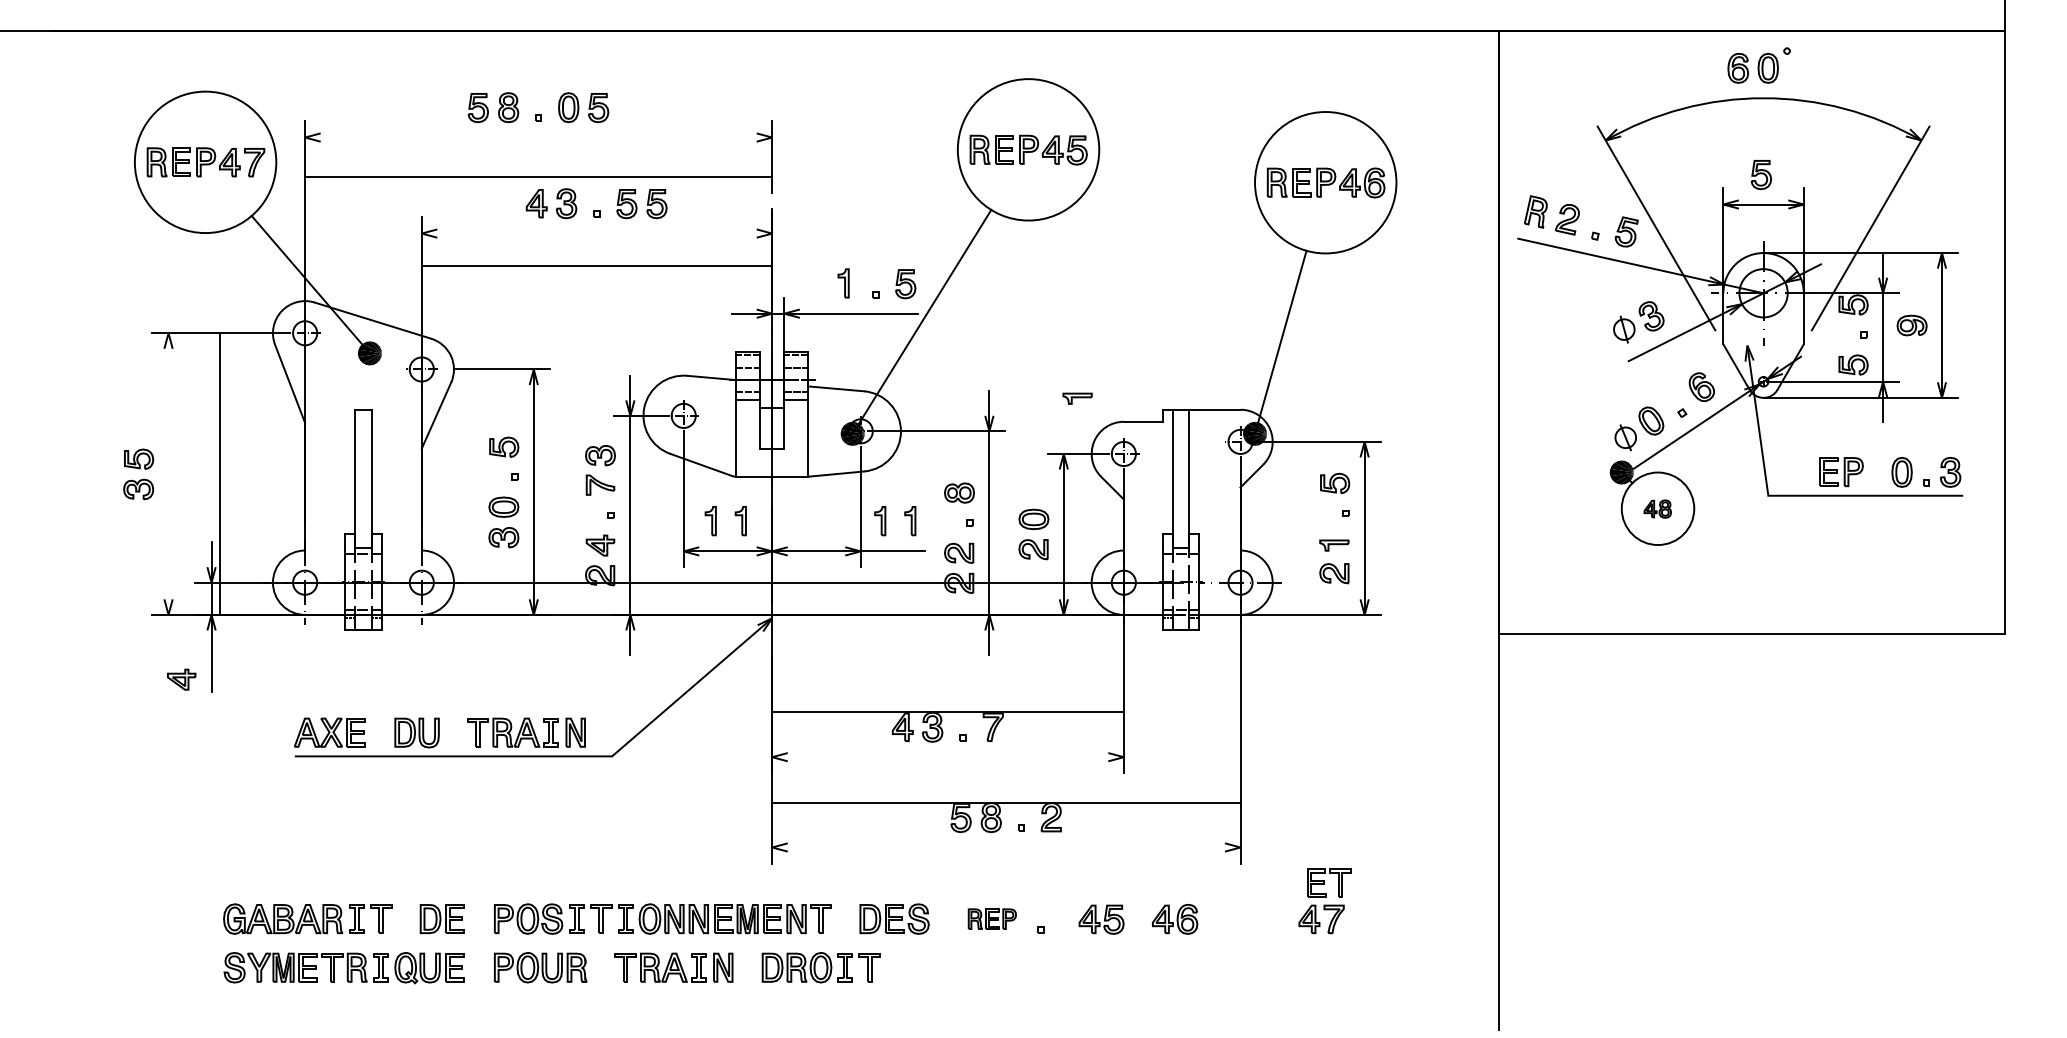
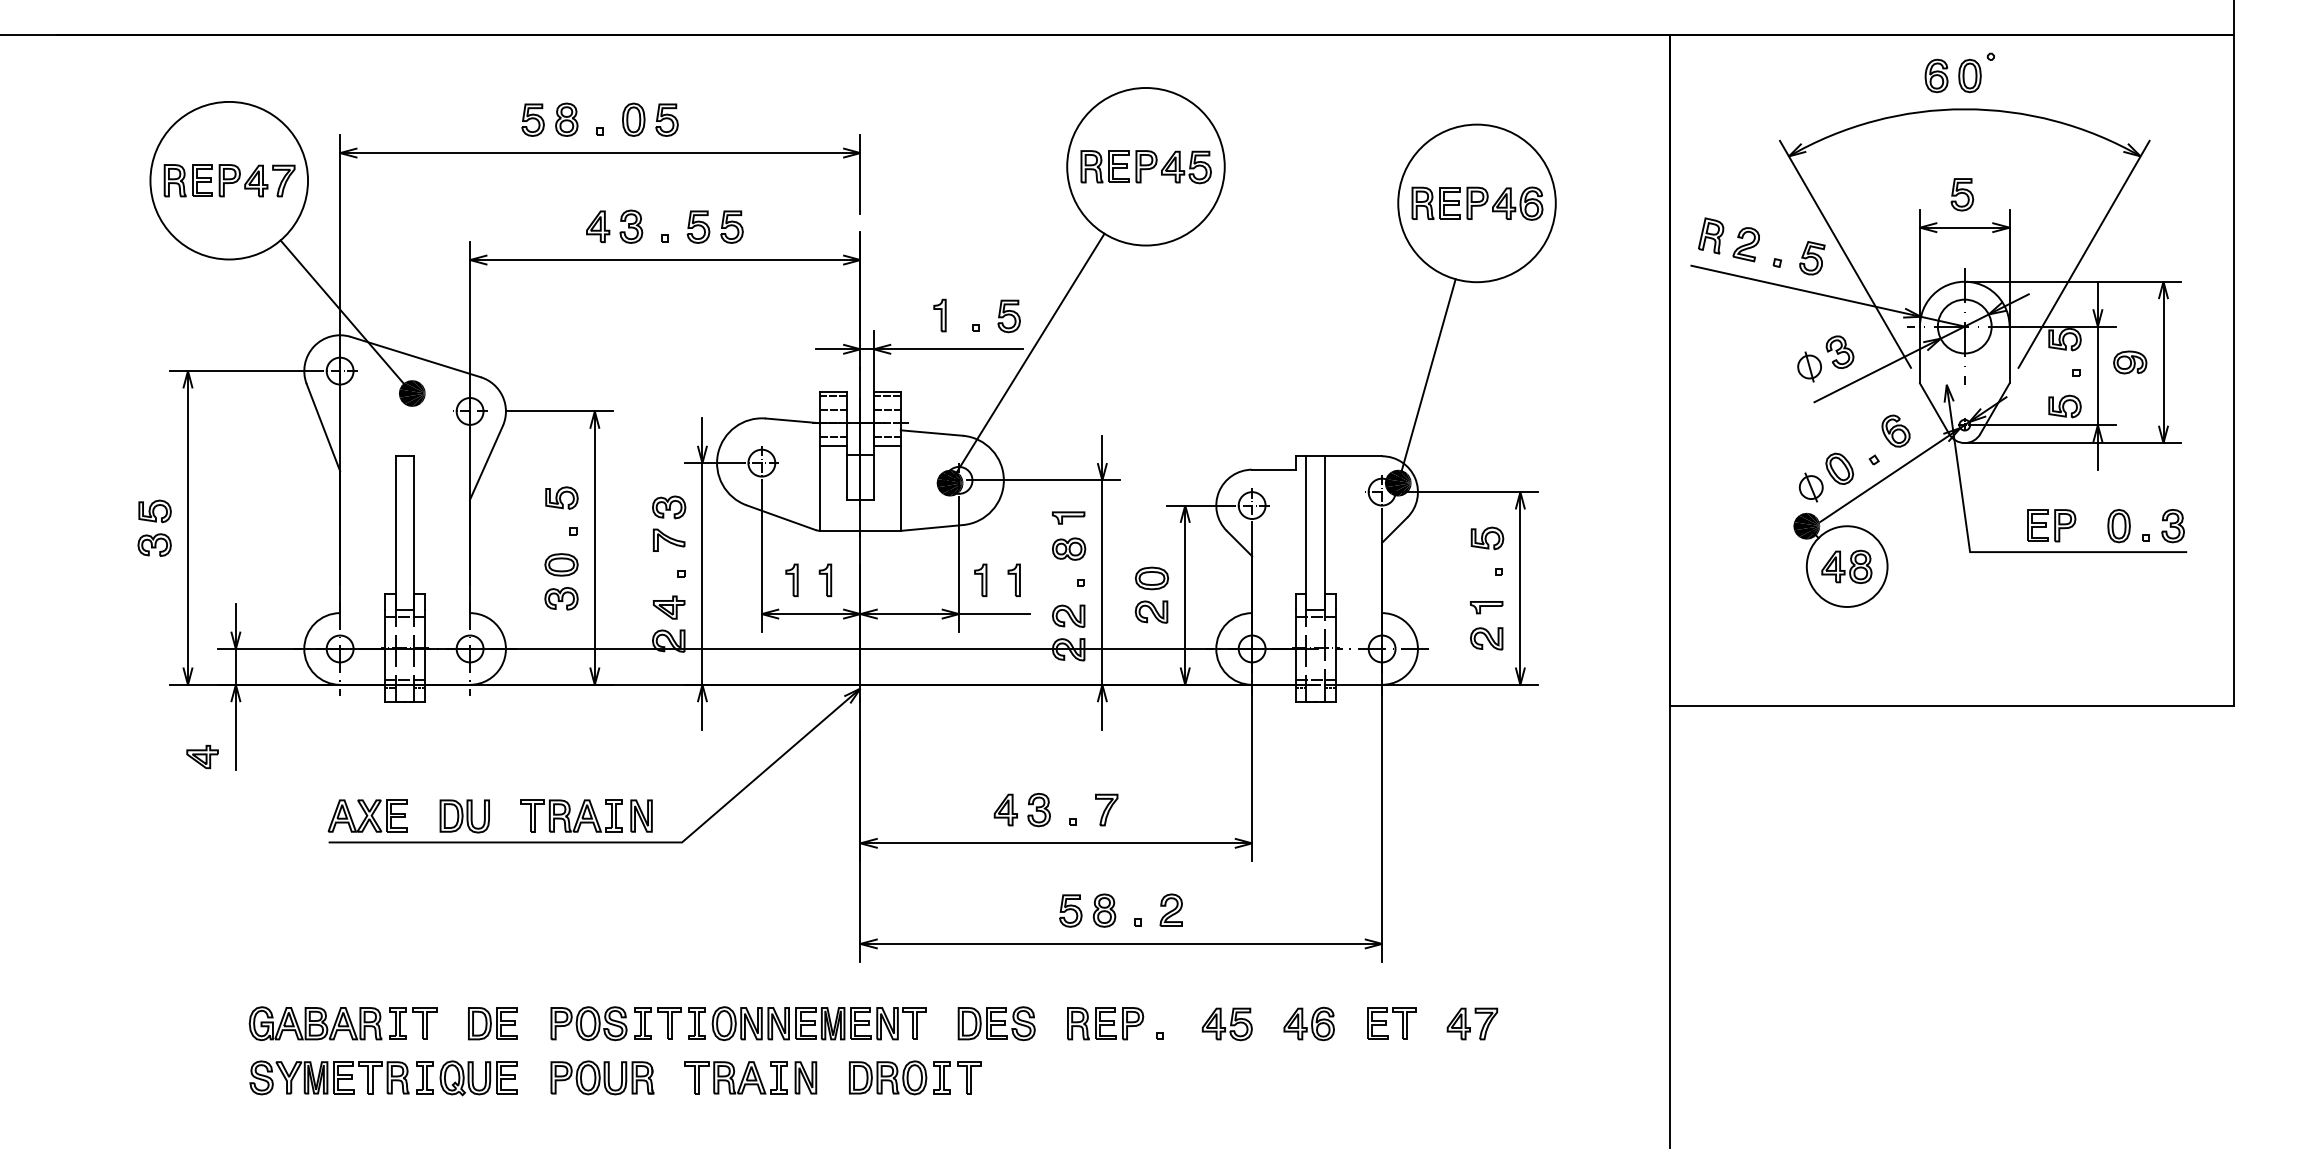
line: (538, 177) -> (600, 153), moved
line: (597, 266) -> (665, 260), moved
part: (1077, 398) -> (1068, 517), moved
line: (219, 473) -> (187, 527), moved
part: (1657, 508) -> (1846, 566), size x1.67
line: (948, 712) -> (1056, 843), moved
line: (1006, 802) -> (1121, 943), moved
part: (1328, 883) -> (1391, 1023), moved
part: (992, 918) -> (1105, 1023), size x1.43

